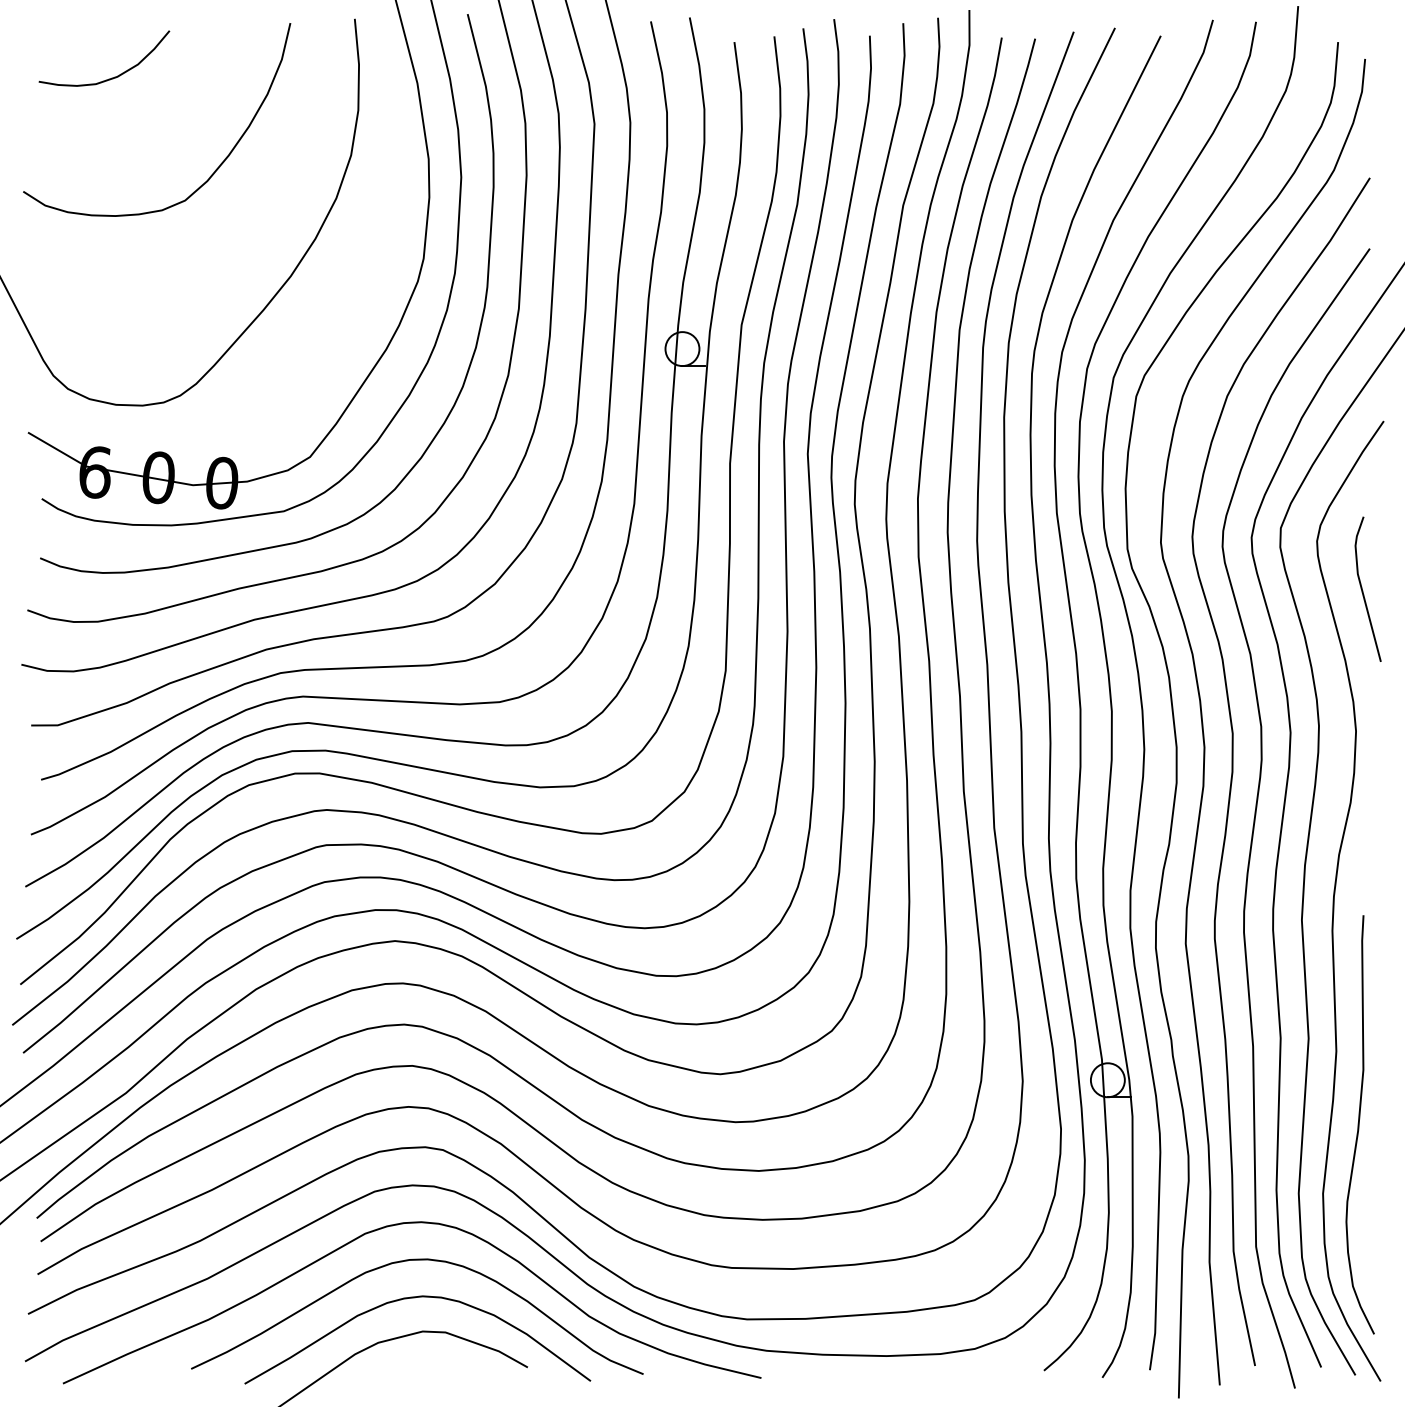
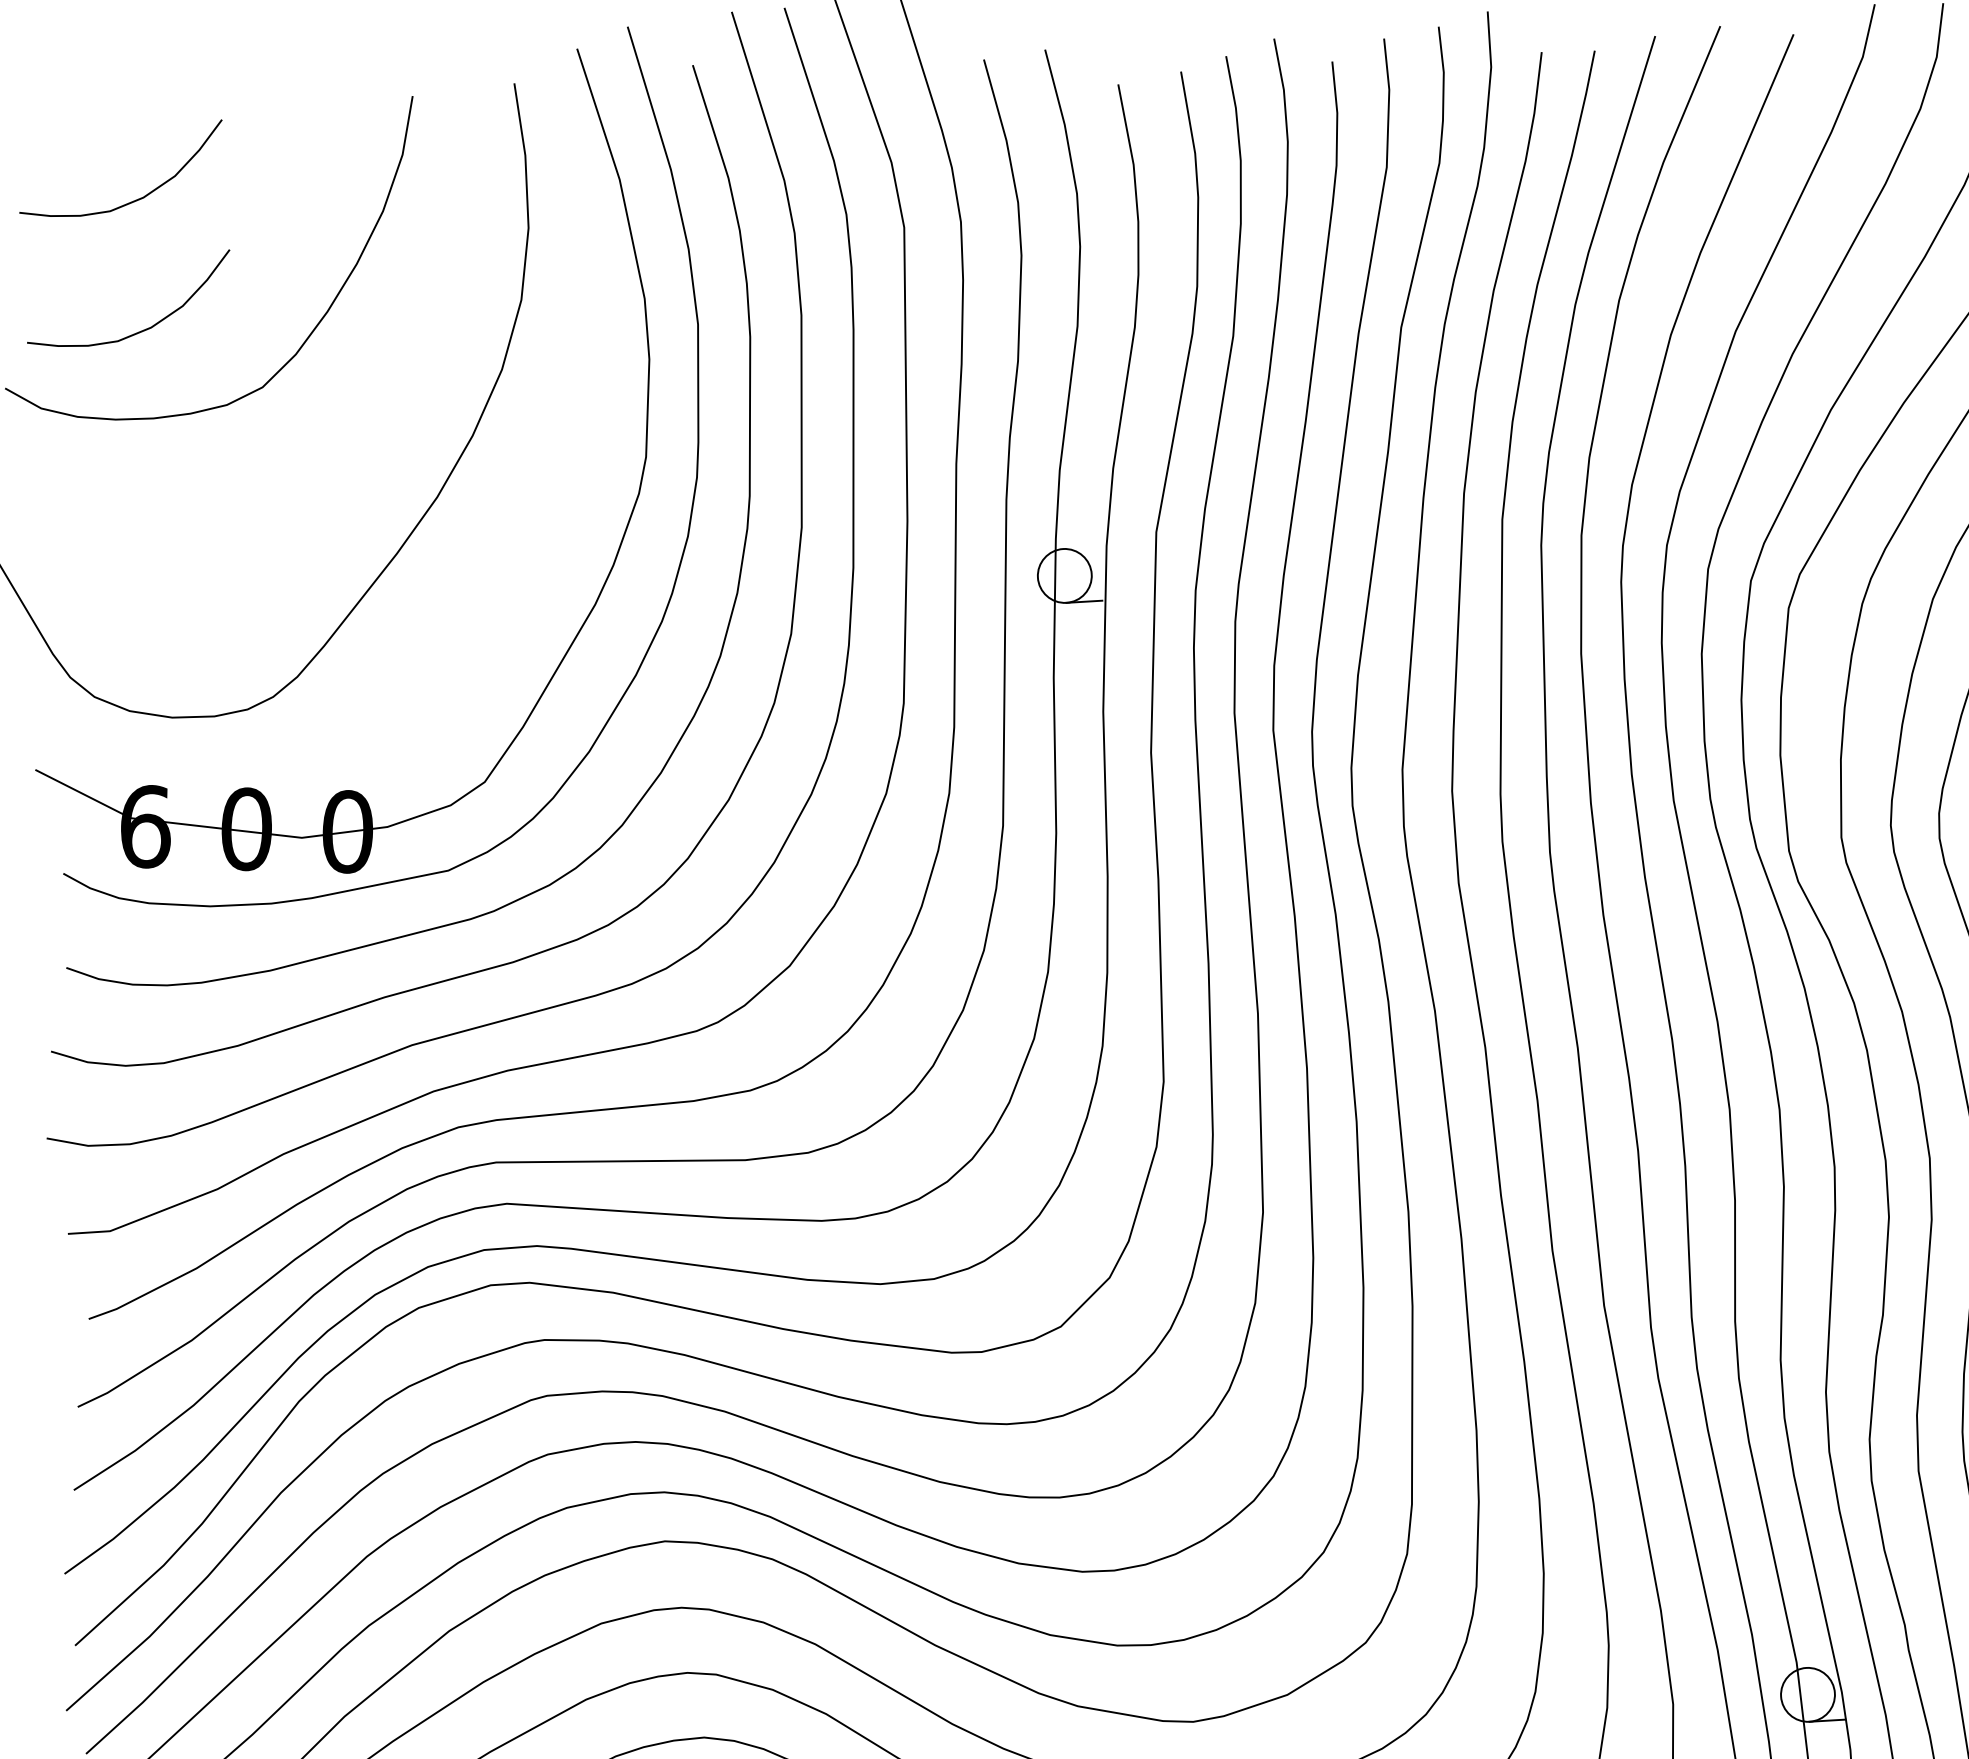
curve: (111, 159) -> (141, 329), added

